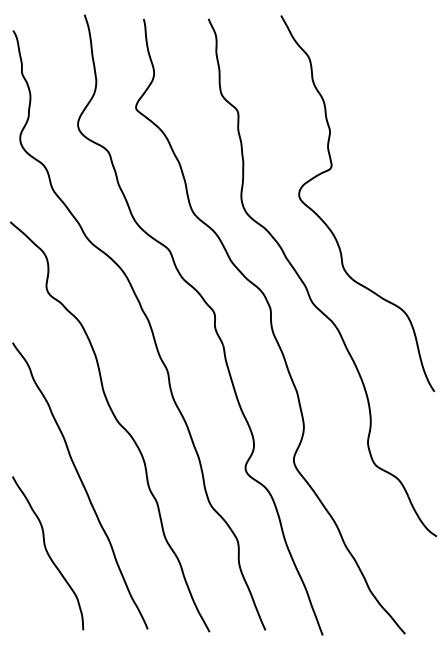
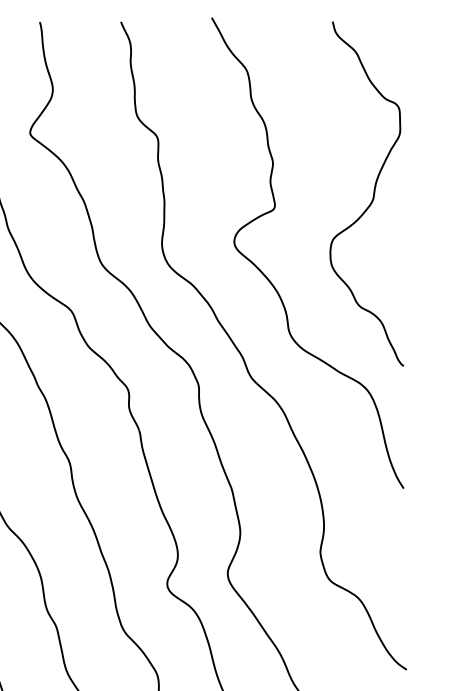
curve: (409, 156) -> (372, 194), added

